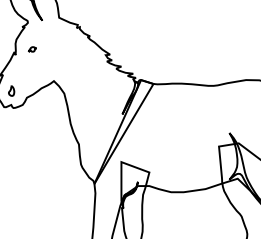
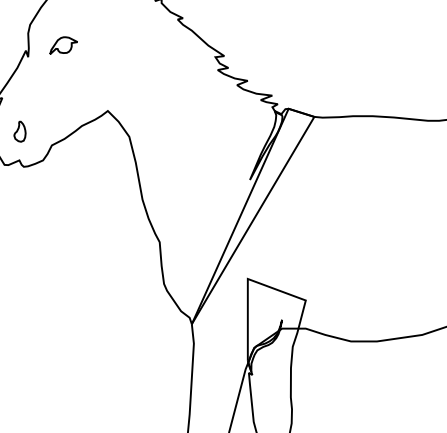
part: (32, 49) -> (63, 45), size x1.67

